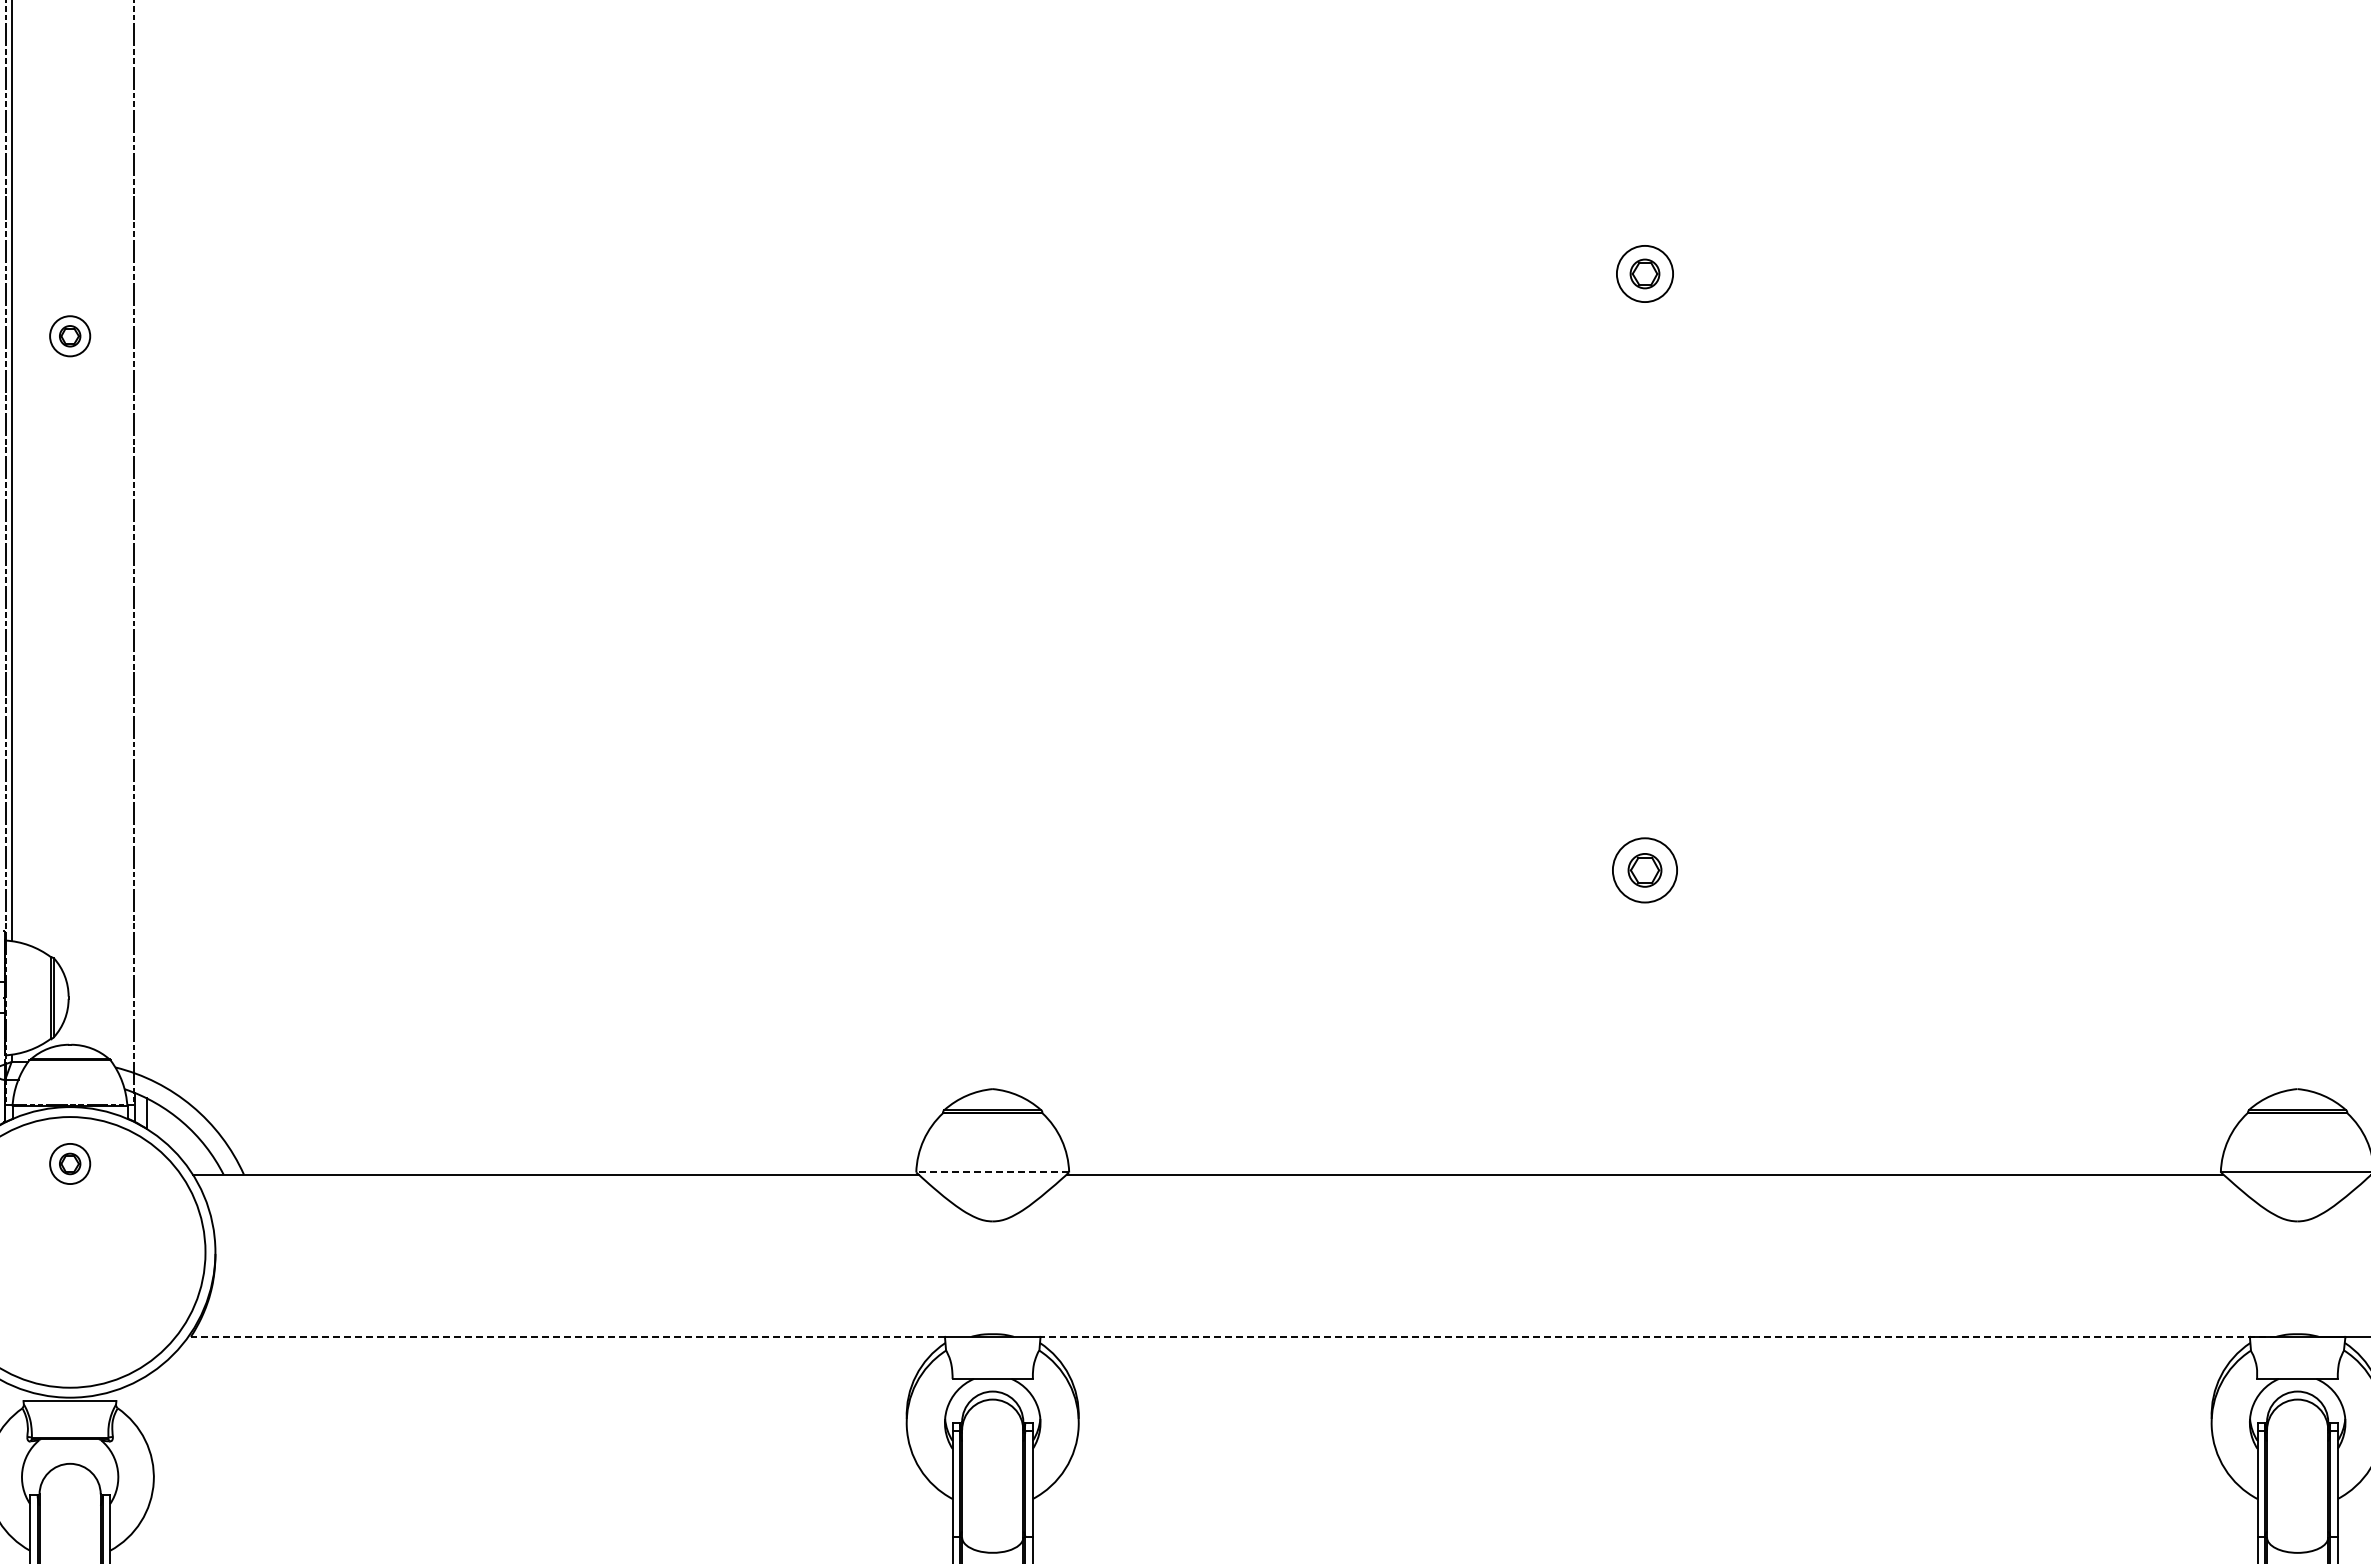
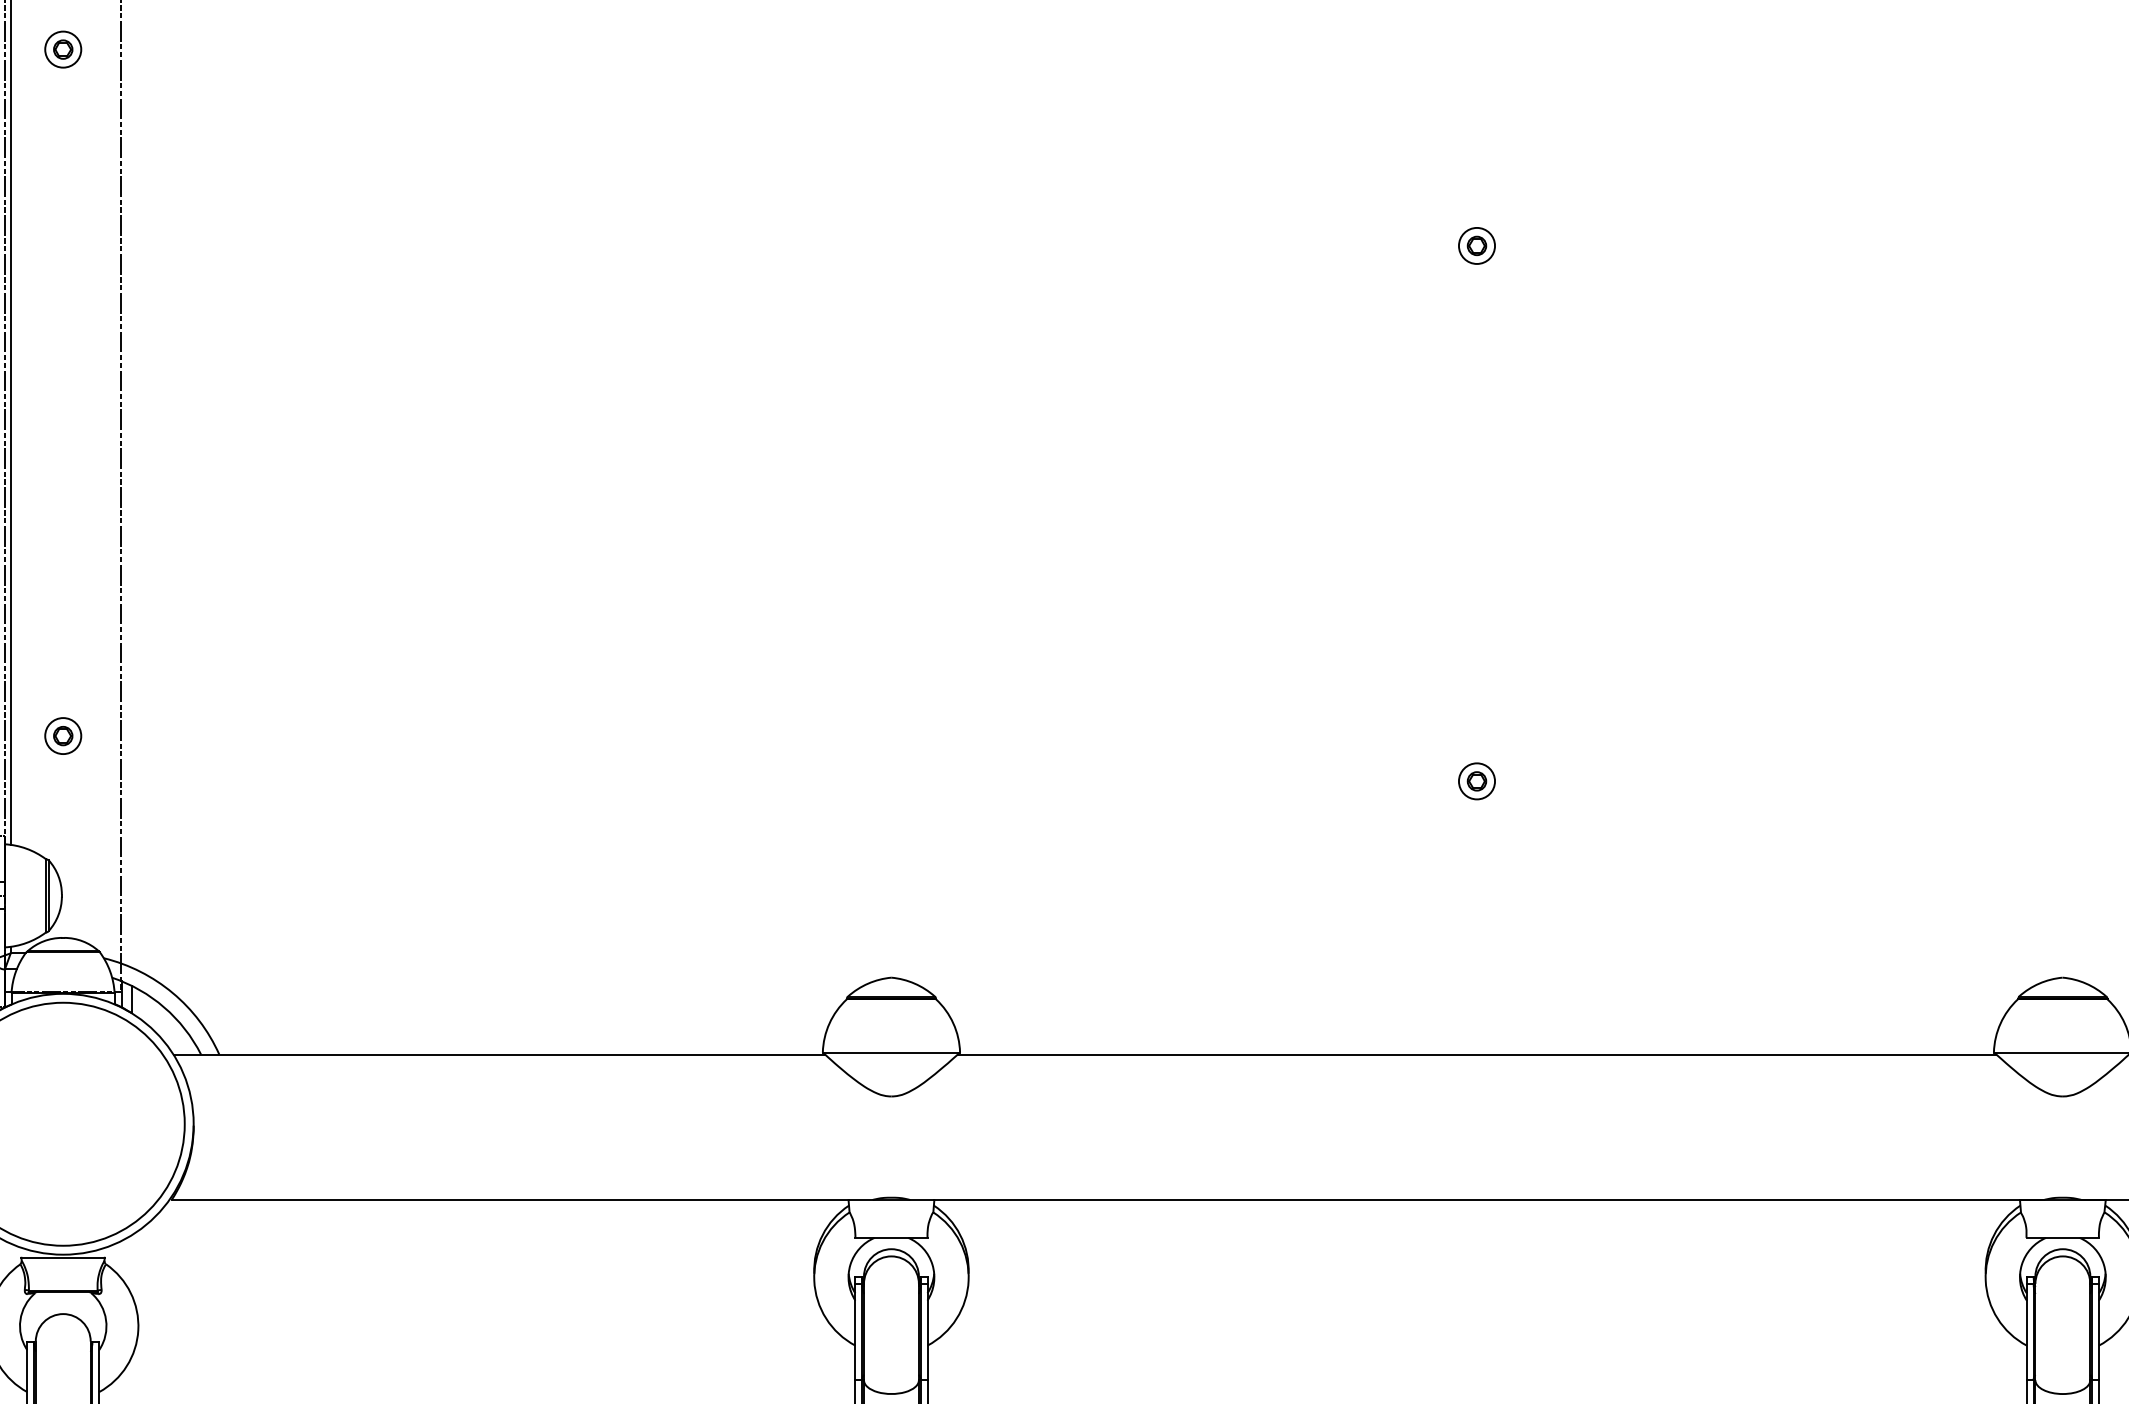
part: (1644, 273) -> (1476, 245), size x0.71
part: (70, 336) -> (63, 49), moved
part: (1644, 870) -> (1476, 781), size x0.62
part: (70, 1163) -> (63, 735), moved
line: (992, 1172) -> (891, 1052), dashed -> solid
line: (567, 1336) -> (509, 1199), dashed -> solid
line: (1658, 1336) -> (1489, 1199), dashed -> solid

